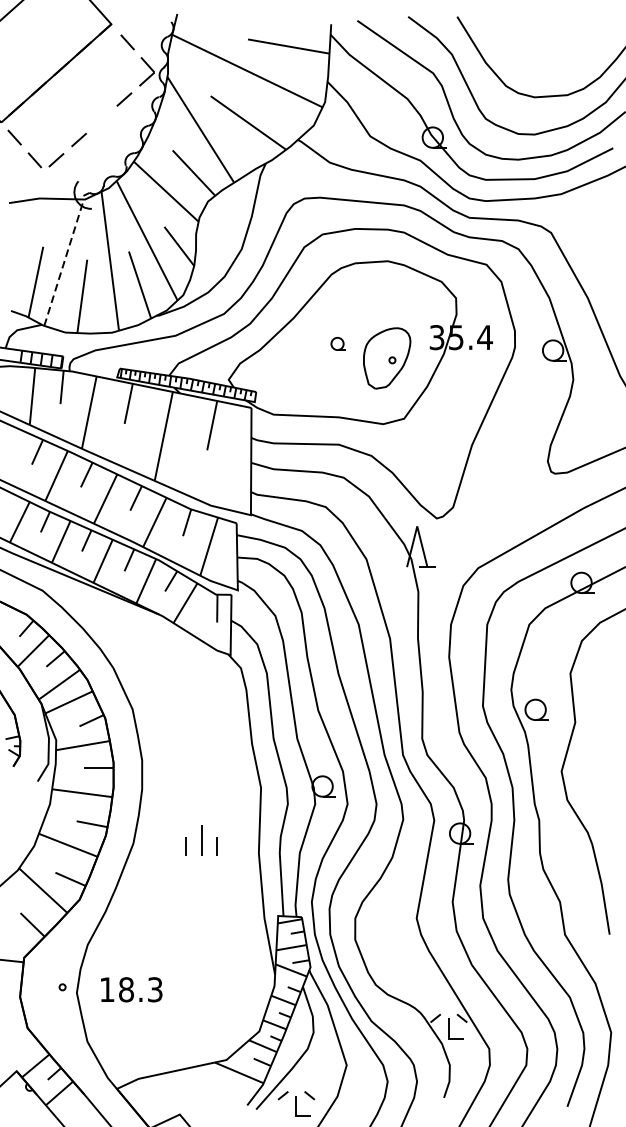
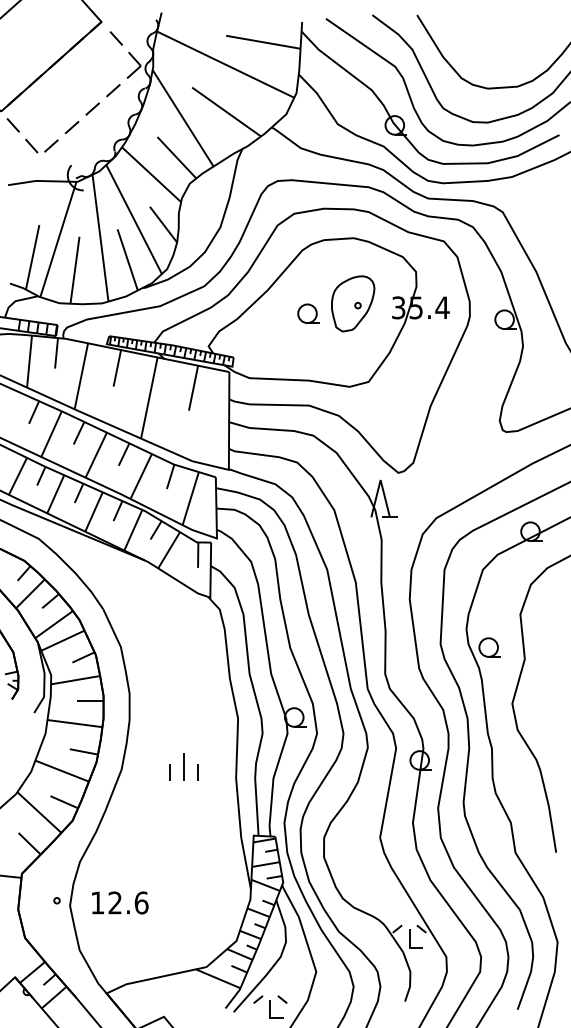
line: (101, 119) -> (92, 108), added
line: (64, 262) -> (58, 239), dashed -> solid
part: (338, 343) -> (308, 313), size x1.67
part: (387, 358) -> (353, 303), moved
text: (140, 989) -> (128, 902), 18.3 -> 12.6

